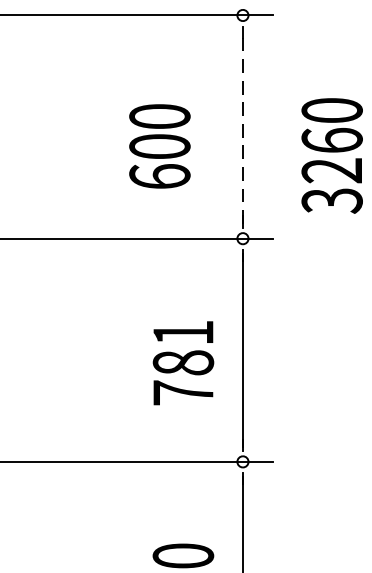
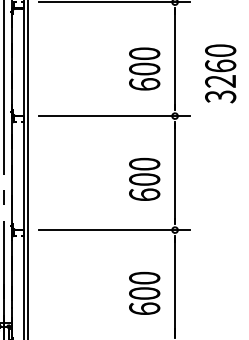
line: (243, 125) -> (175, 58), dashed -> solid
text: (159, 145) -> (144, 68), moved
text: (183, 362) -> (144, 179), 781 -> 600

